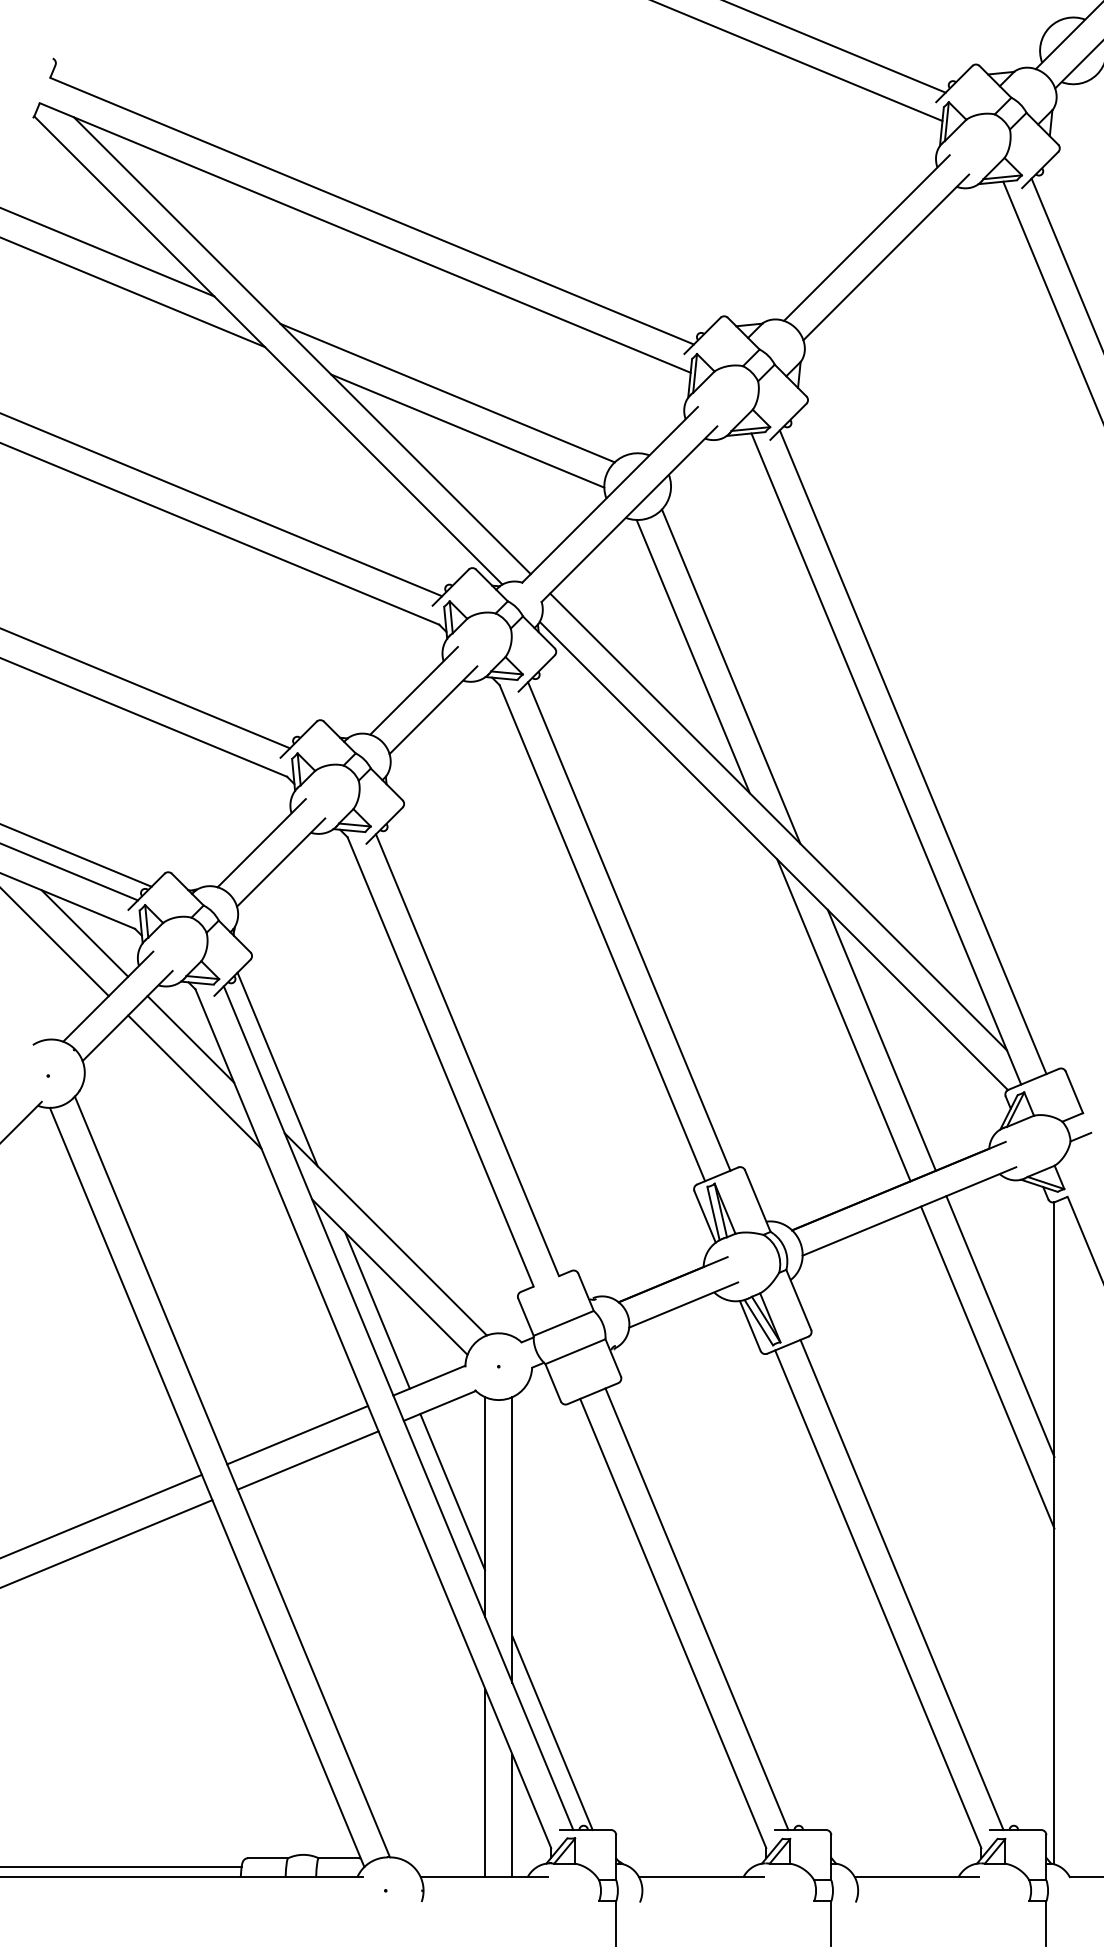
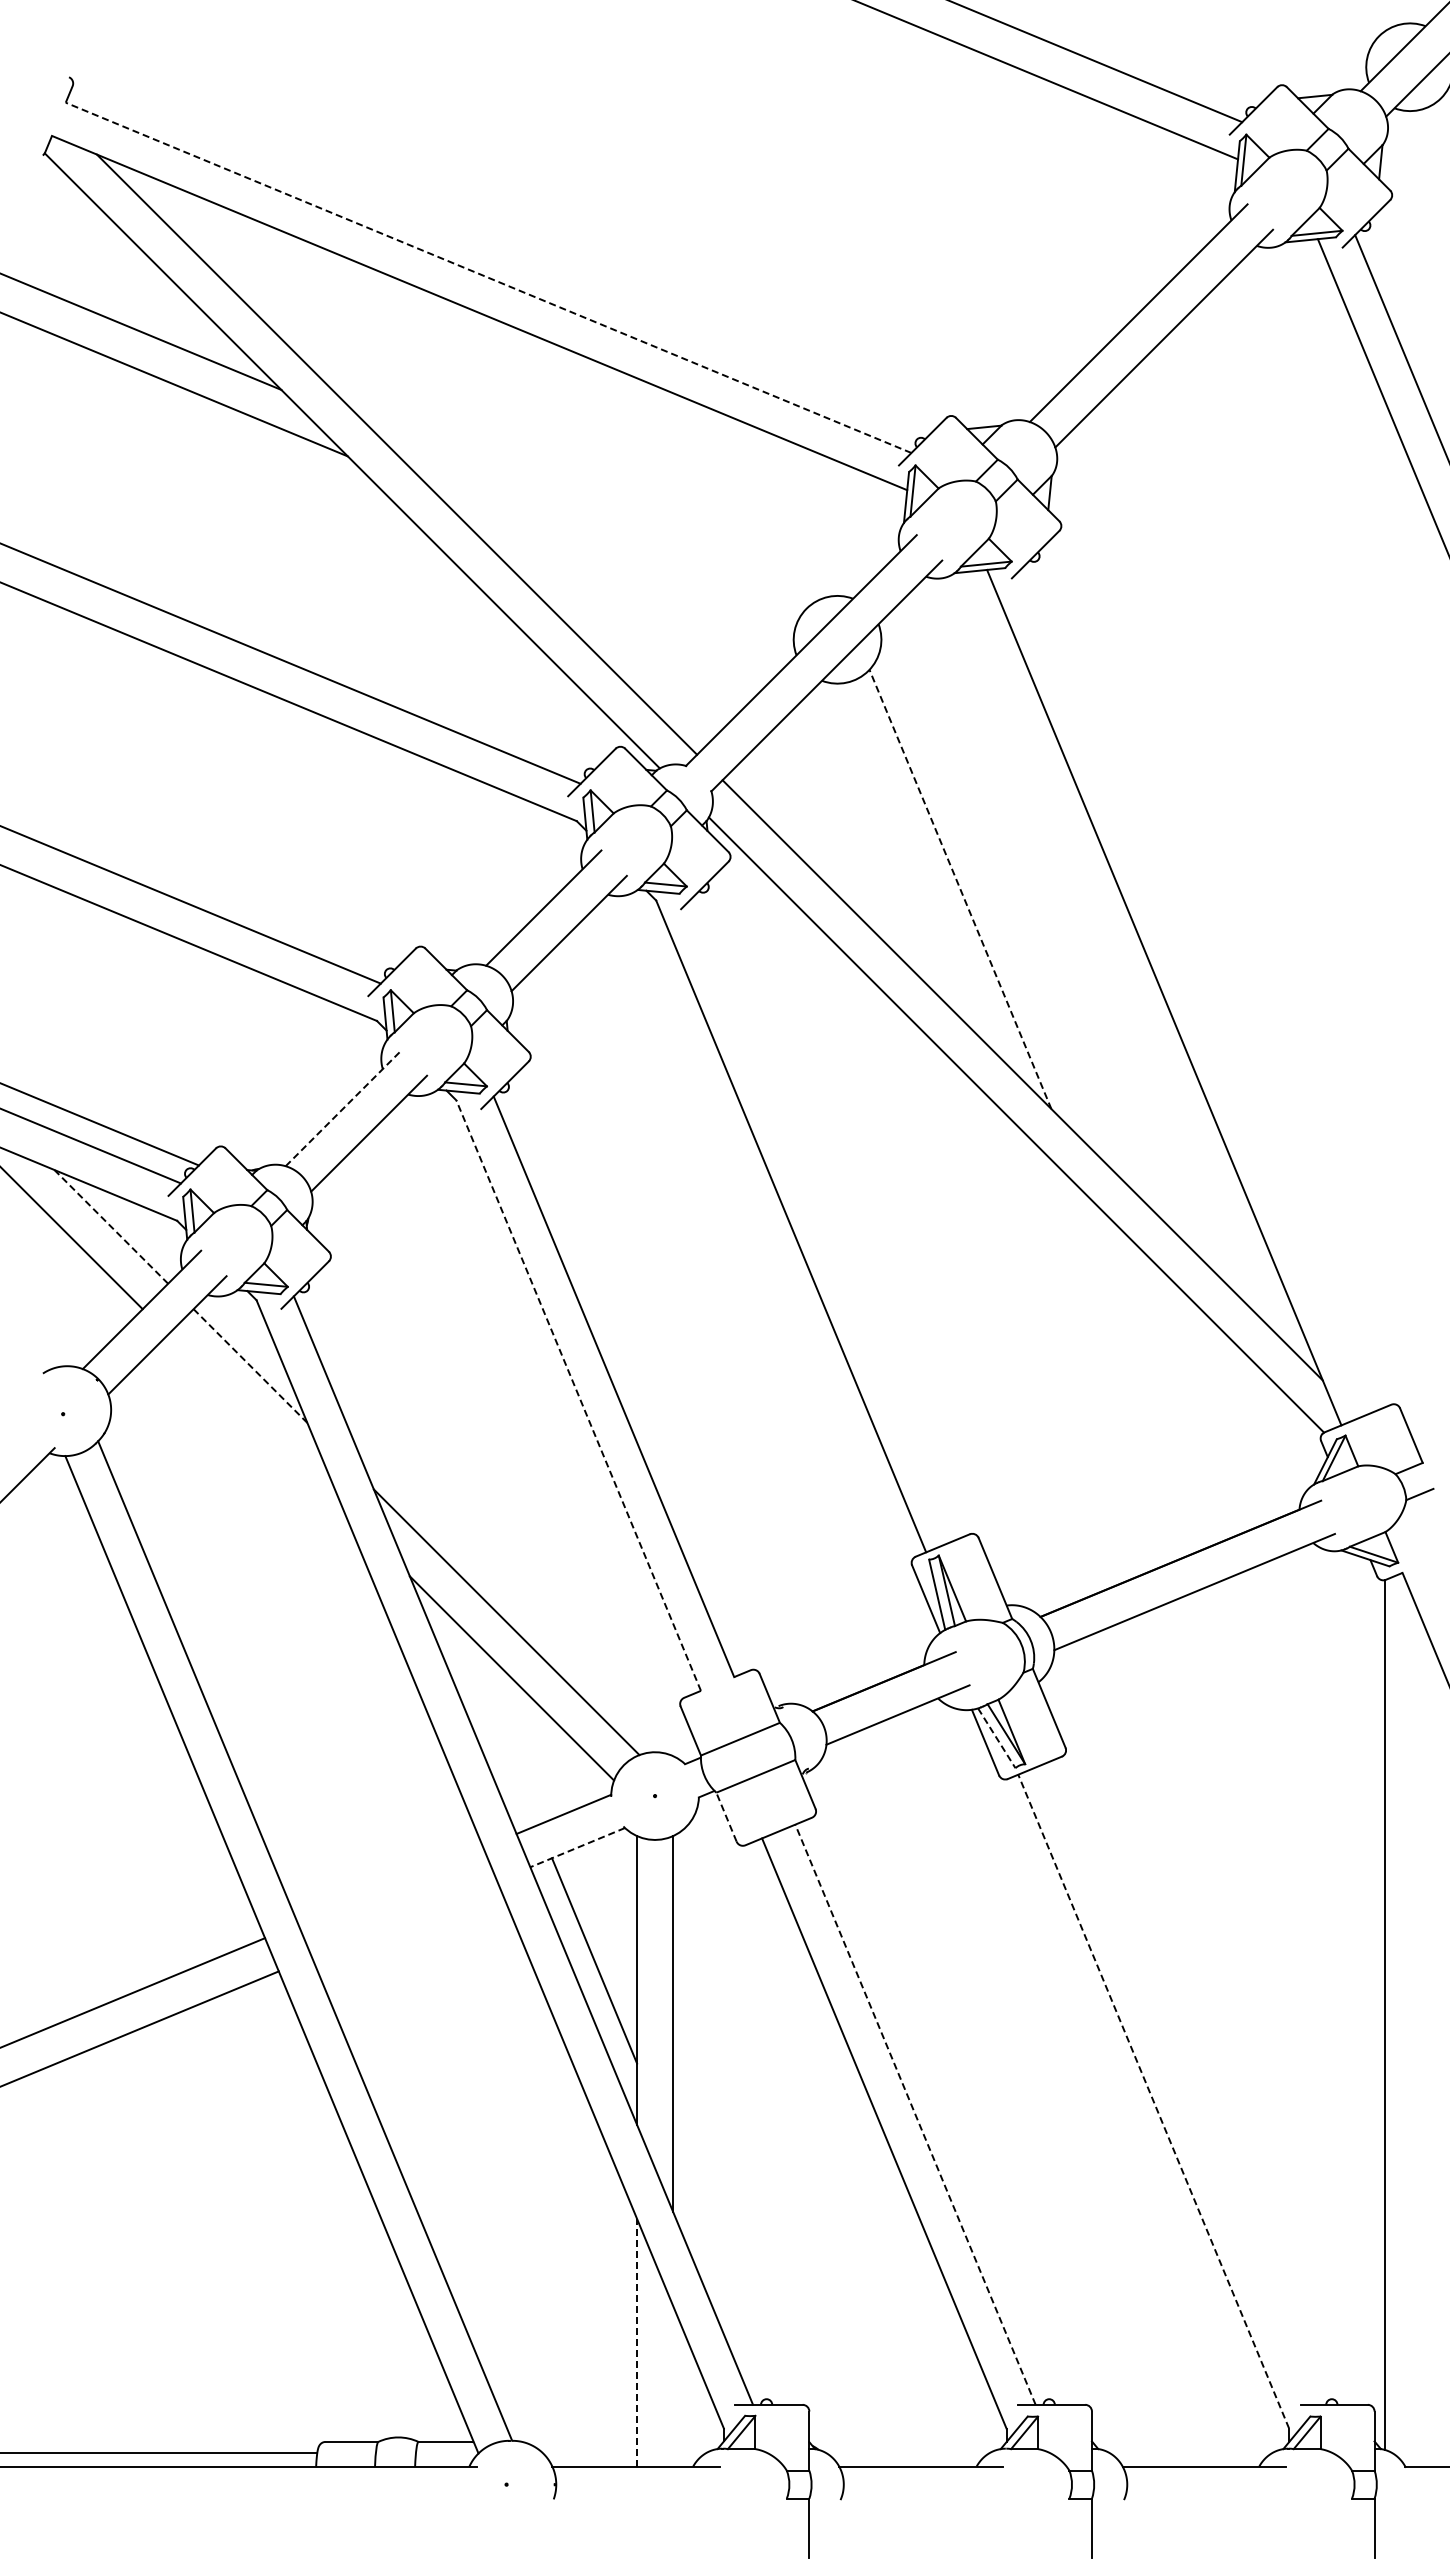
line: (371, 210) -> (488, 277), solid -> dashed
line: (447, 392) -> (587, 516), removed
line: (467, 430) -> (613, 566), removed
line: (693, 656) -> (910, 862), removed
line: (731, 676) -> (960, 889), solid -> dashed
line: (913, 752) -> (1199, 988), removed
line: (261, 843) -> (343, 1108), solid -> dashed
line: (629, 926) -> (826, 1217), removed
line: (84, 933) -> (110, 1226), solid -> dashed
line: (843, 1019) -> (1108, 1340), removed
line: (190, 1038) -> (250, 1365), solid -> dashed
line: (881, 1039) -> (1158, 1366), removed
line: (440, 1061) -> (578, 1395), solid -> dashed
line: (277, 1069) -> (364, 1405), removed
line: (194, 1081) -> (255, 1421), removed
line: (377, 1309) -> (495, 1721), removed
line: (759, 1322) -> (997, 1738), solid -> dashed
line: (1000, 1325) -> (1314, 1742), removed
line: (987, 1367) -> (1297, 1796), removed
line: (553, 1382) -> (726, 1816), solid -> dashed
line: (439, 1405) -> (577, 1847), solid -> dashed
line: (297, 1434) -> (390, 1885), removed
line: (308, 1460) -> (404, 1919), removed
line: (901, 1584) -> (1184, 2082), removed
line: (878, 1599) -> (1153, 2101), solid -> dashed
line: (696, 1609) -> (915, 2114), solid -> dashed
line: (552, 1733) -> (725, 2277), removed
line: (485, 1782) -> (637, 2342), solid -> dashed
line: (512, 1815) -> (673, 2385), removed

